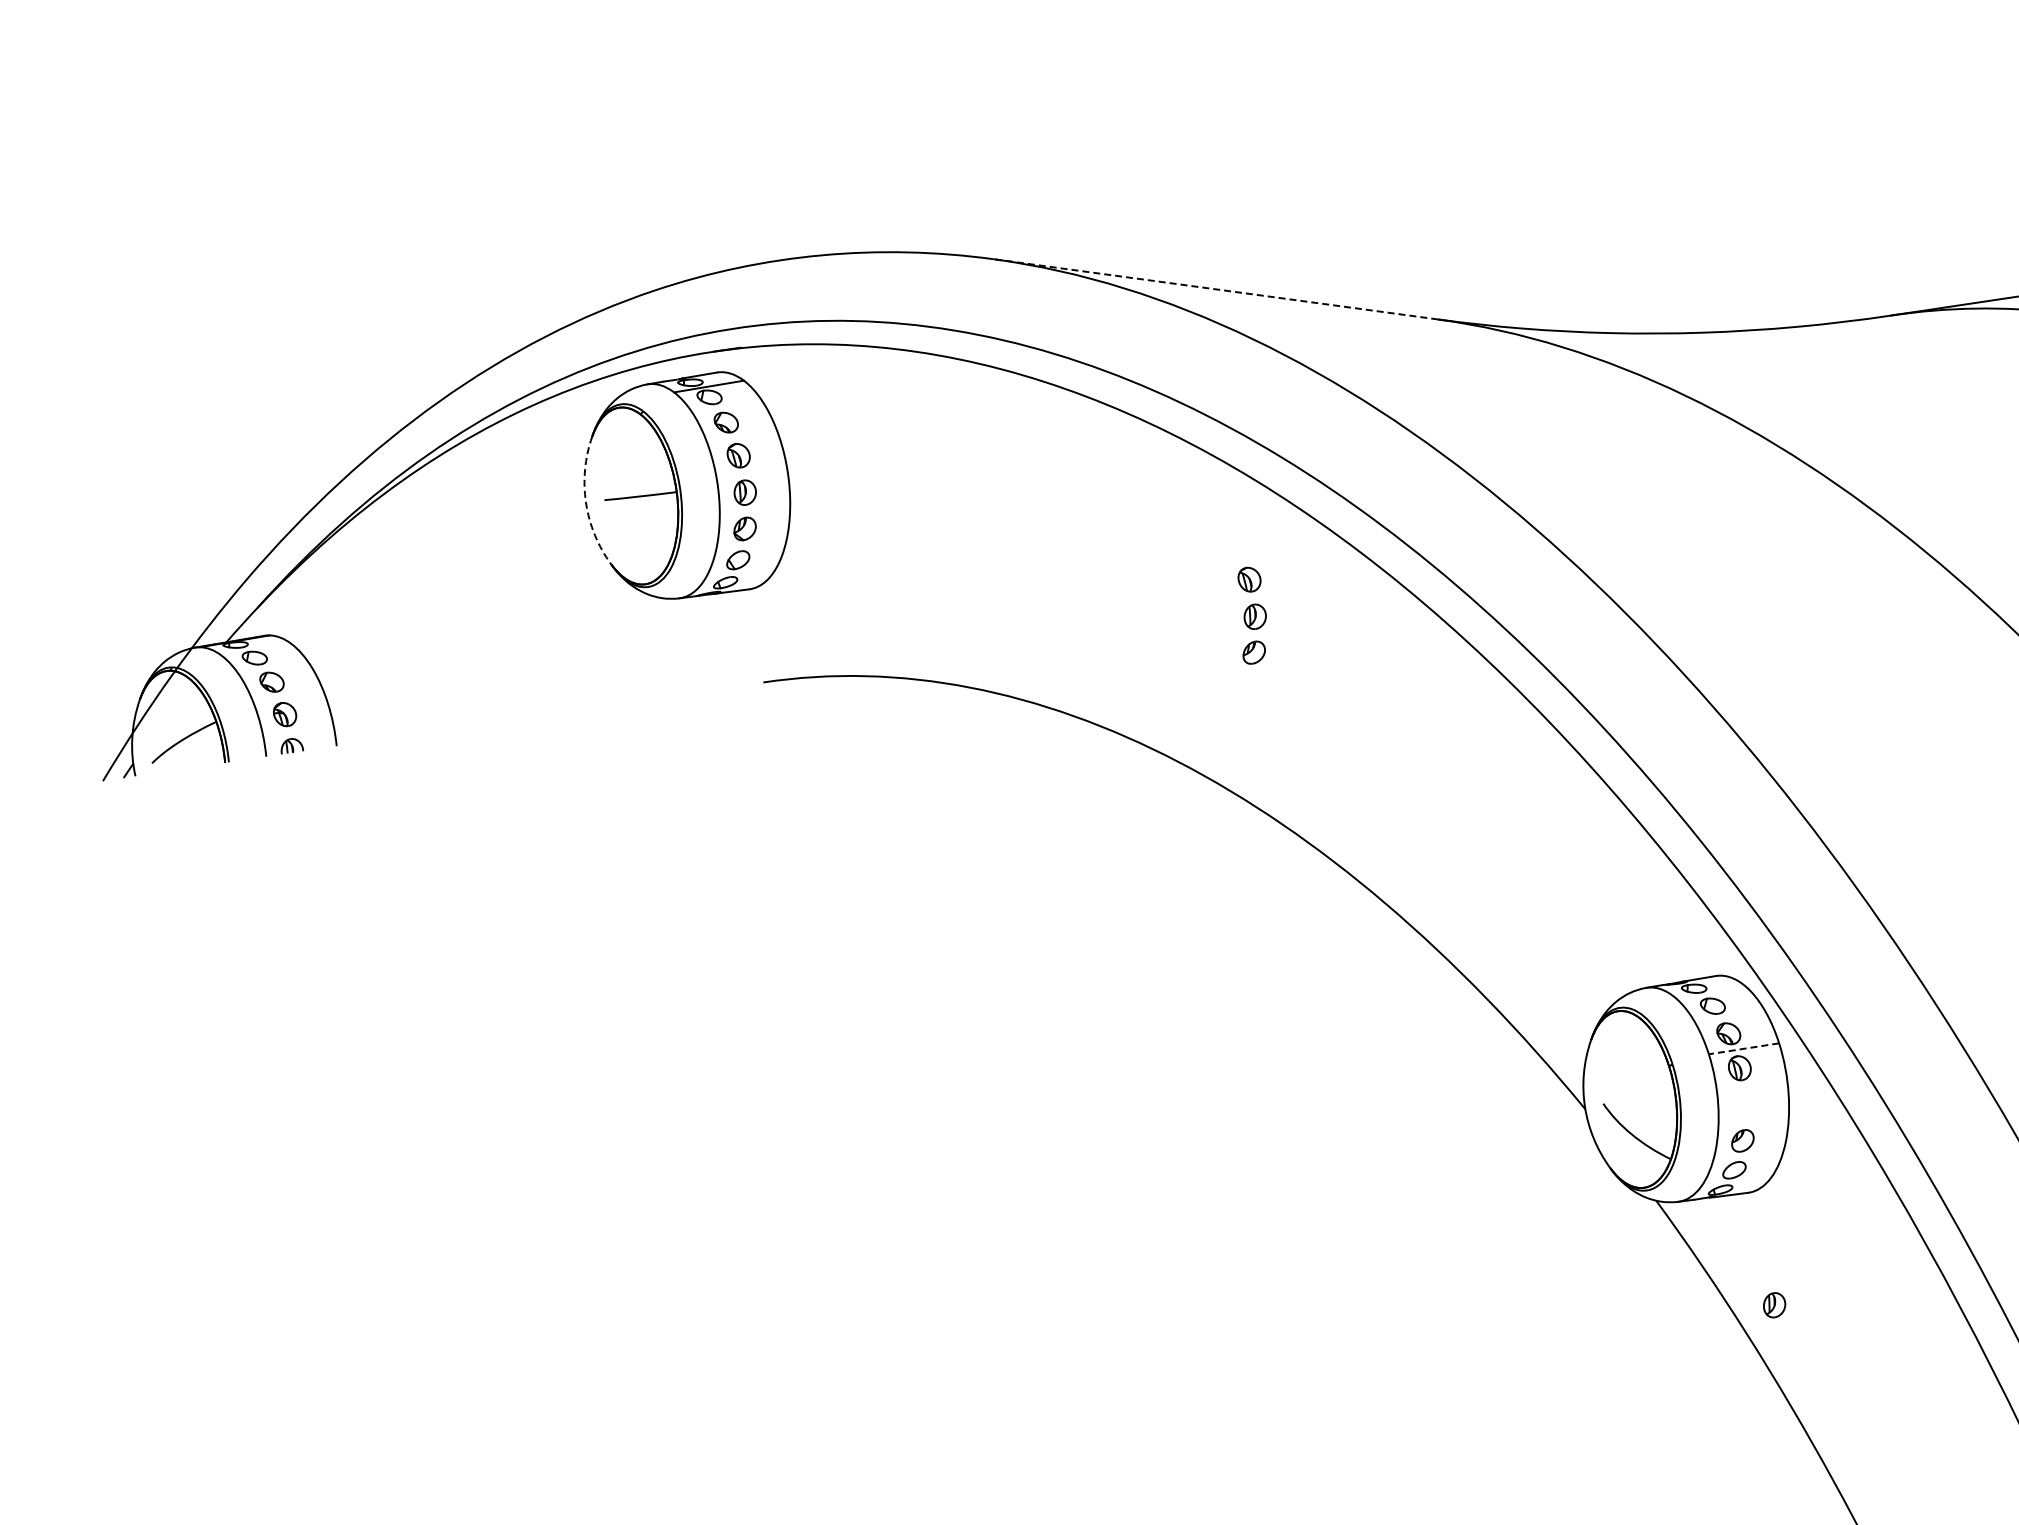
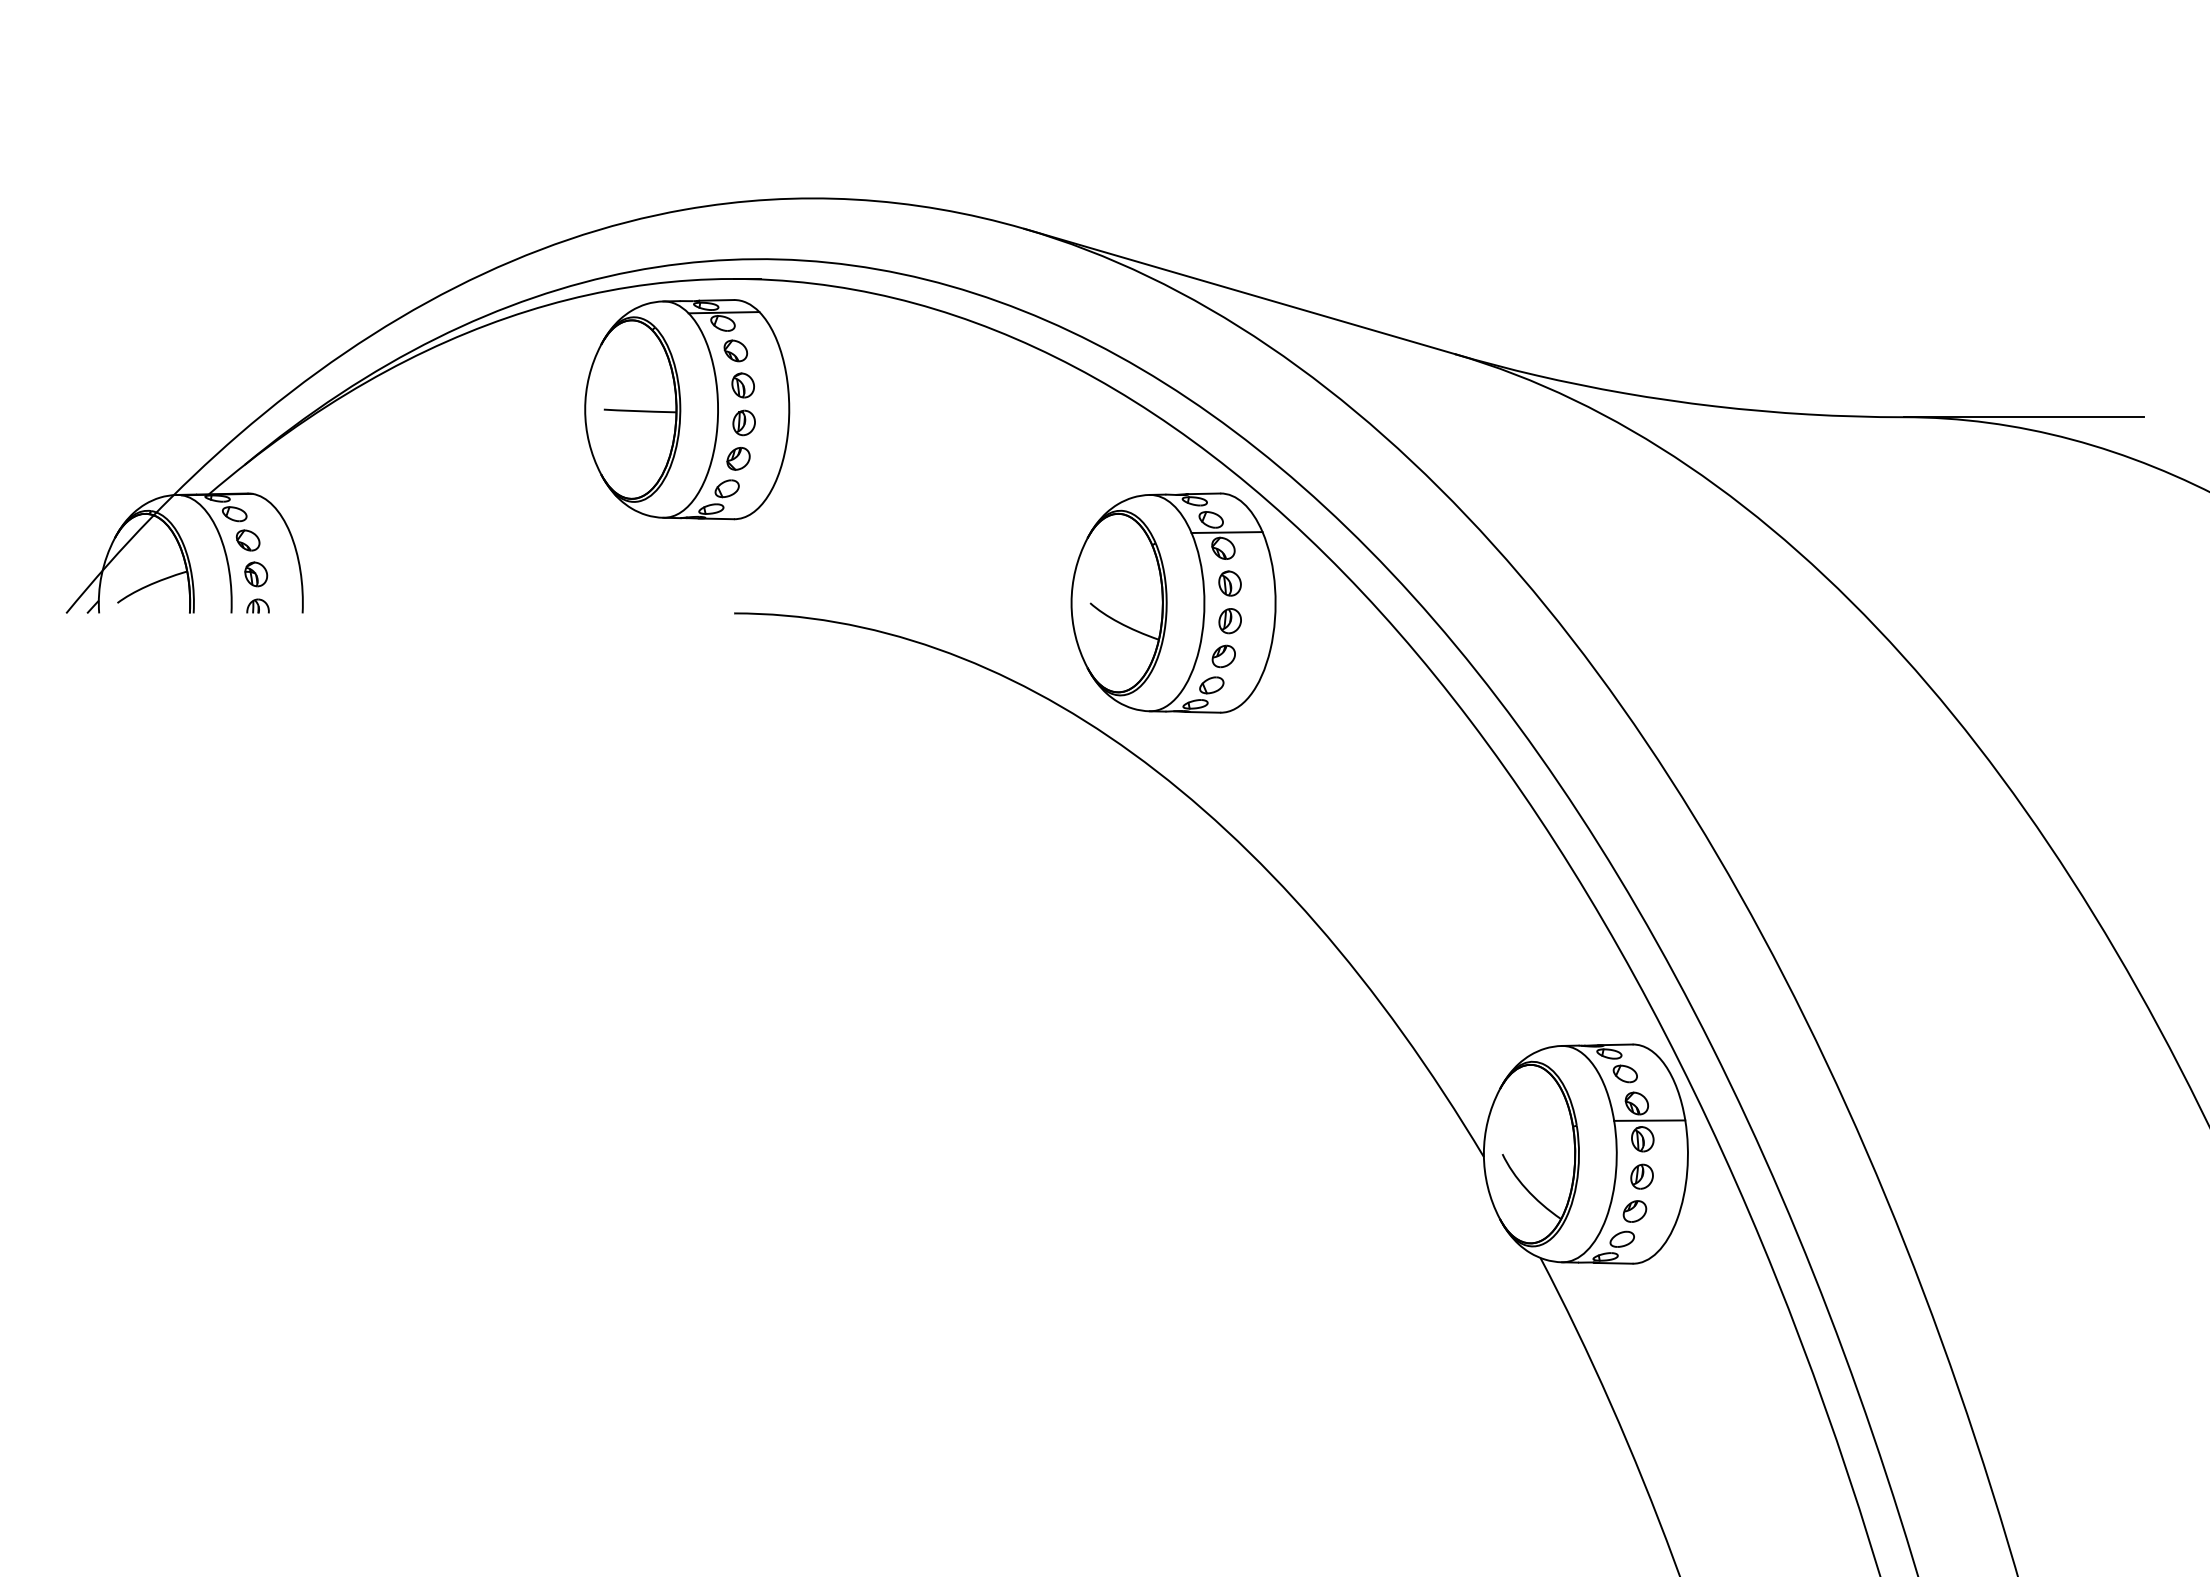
line: (1215, 289) -> (1239, 291), dashed -> solid
arc: (586, 502) -> (585, 409), dashed -> solid
part: (1196, 606) -> (1173, 602), added
line: (1743, 1048) -> (1649, 1120), dashed -> solid
part: (1773, 1305) -> (1641, 1176), moved

